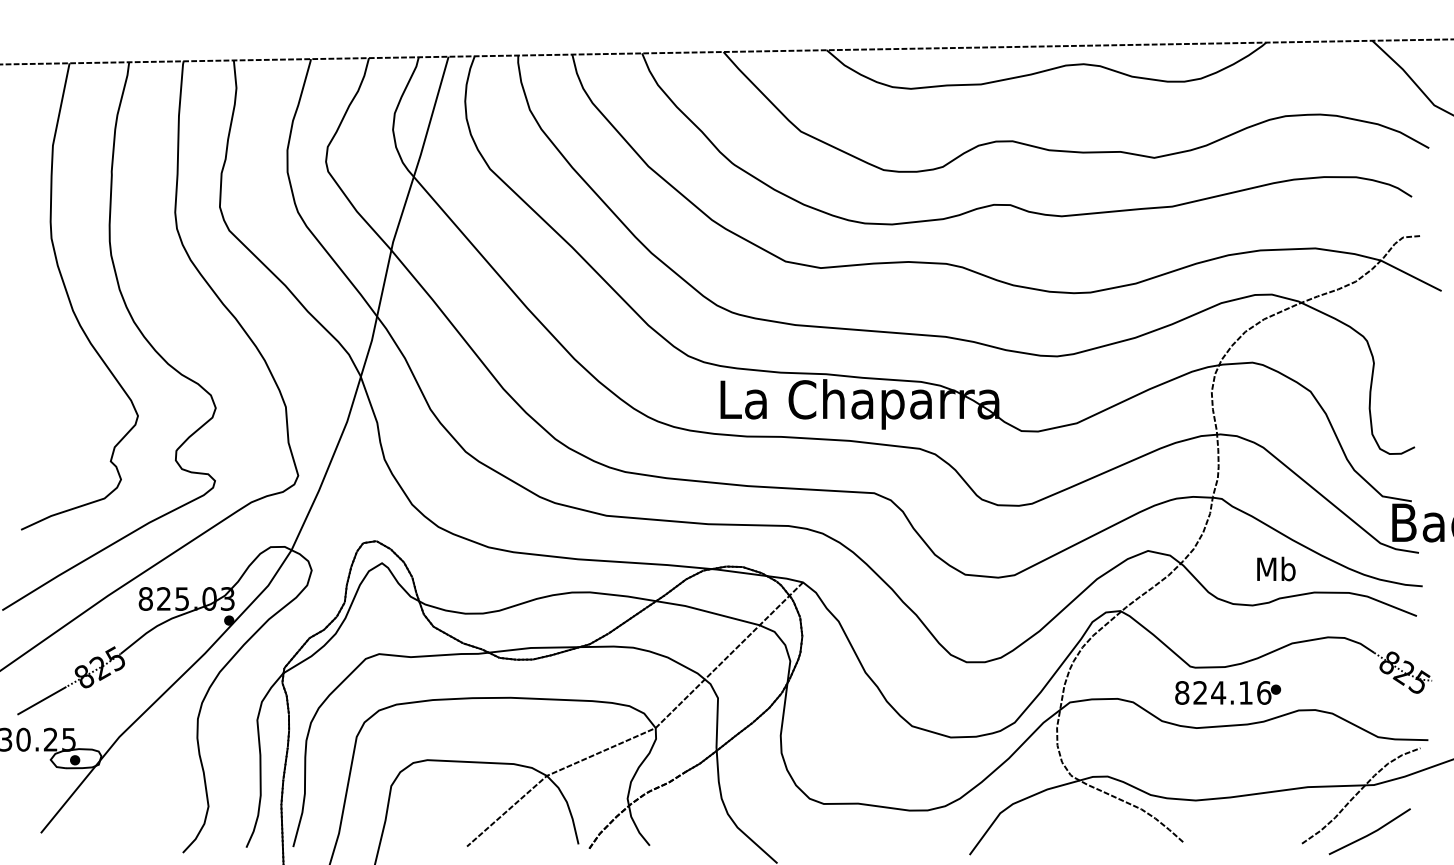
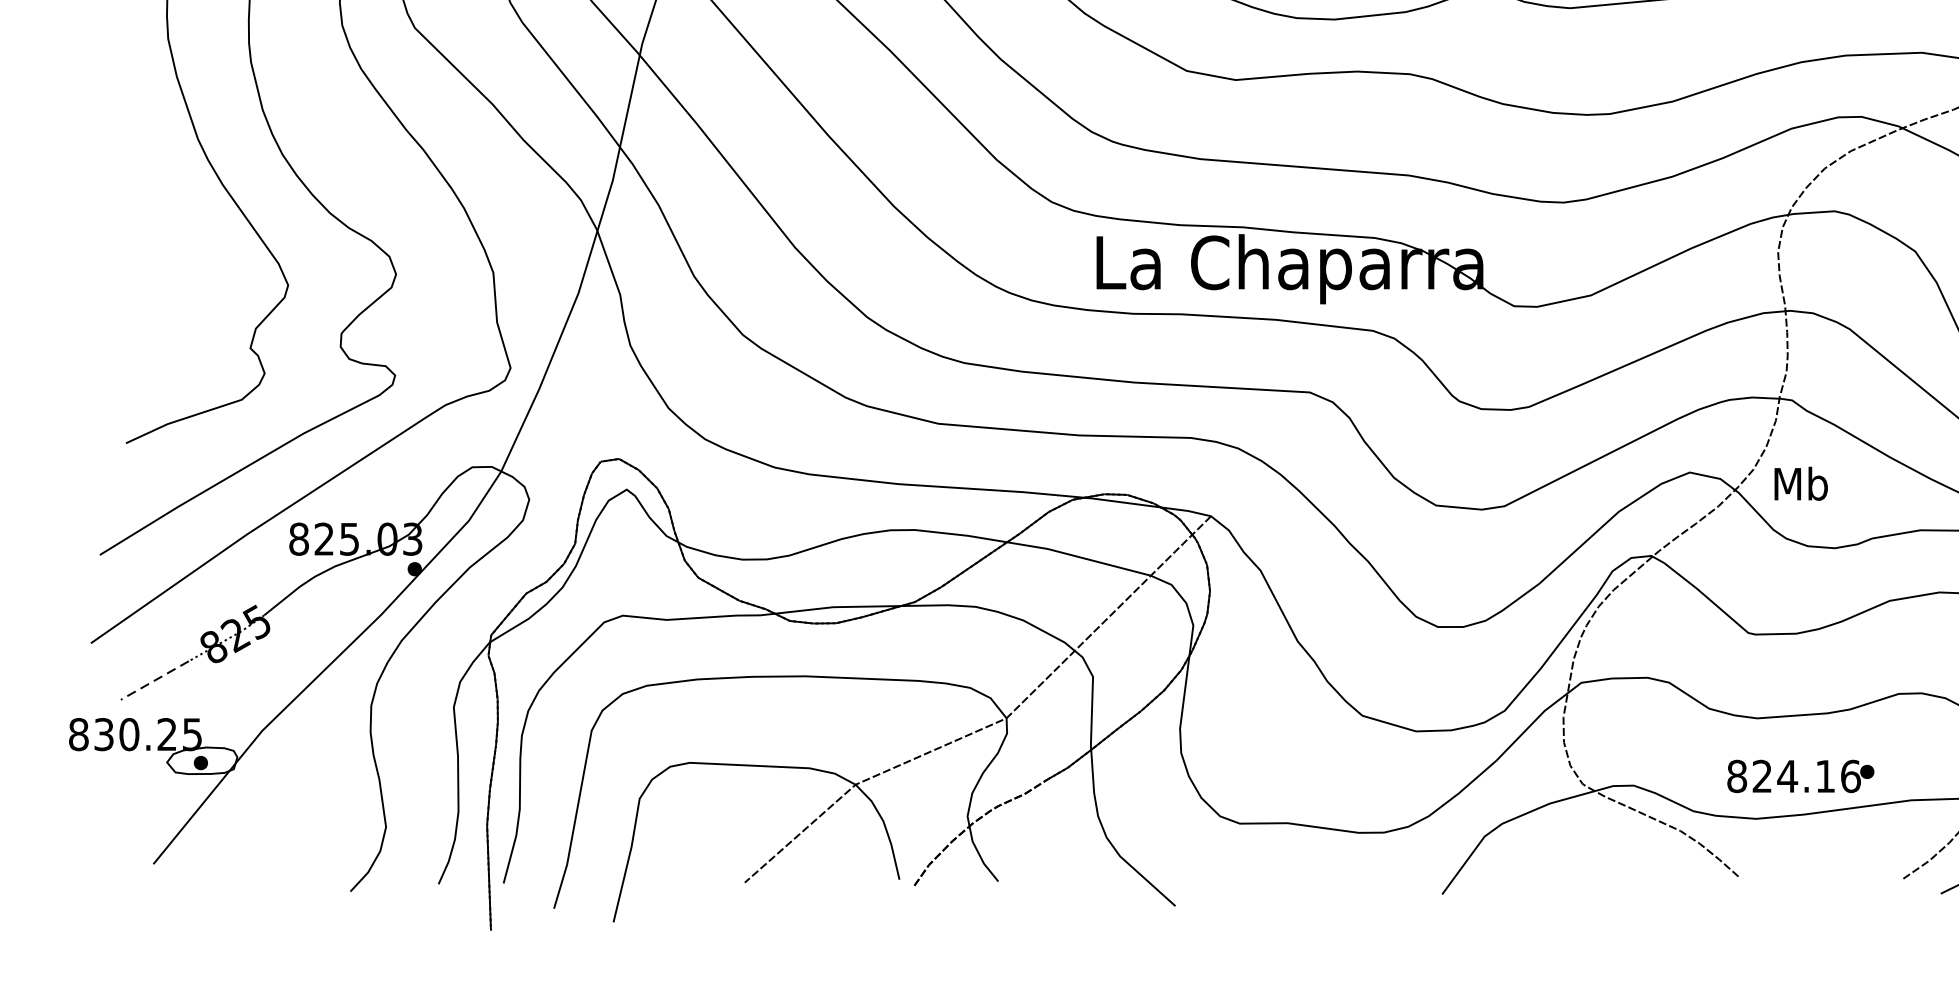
text: (1276, 568) -> (1801, 483), moved
text: (1228, 692) -> (1801, 775), moved
line: (41, 701) -> (154, 681), solid -> dashed

